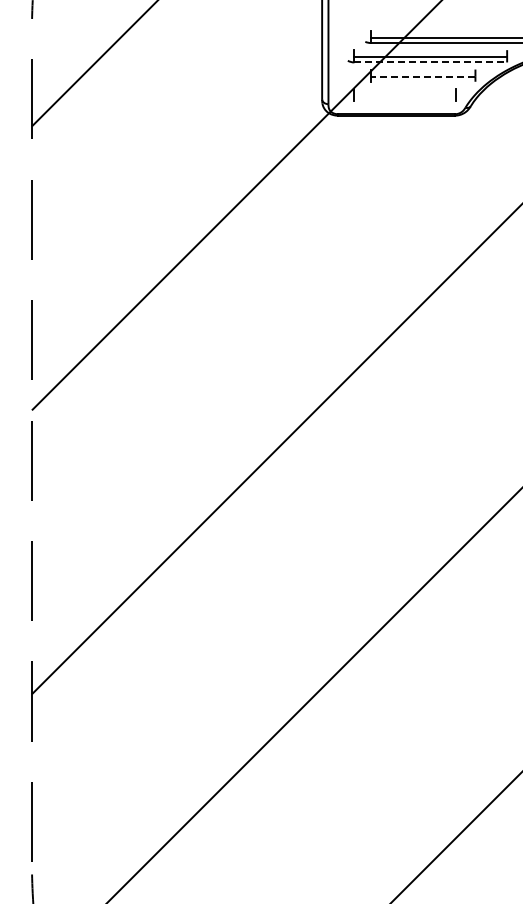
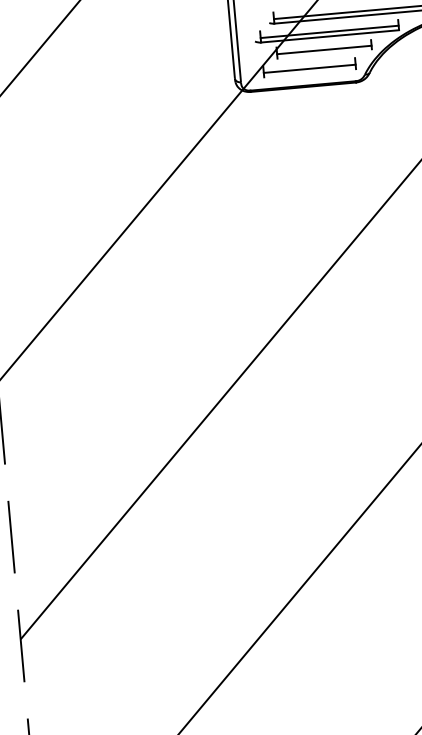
line: (431, 62) -> (330, 36), dashed -> solid
line: (422, 76) -> (323, 49), dashed -> solid
line: (405, 96) -> (309, 69), added

